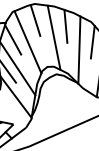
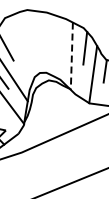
line: (35, 20) -> (27, 26), removed
line: (65, 25) -> (57, 31), removed
line: (54, 37) -> (46, 43), removed
line: (28, 42) -> (20, 48), removed
line: (79, 50) -> (71, 56), solid -> dashed

